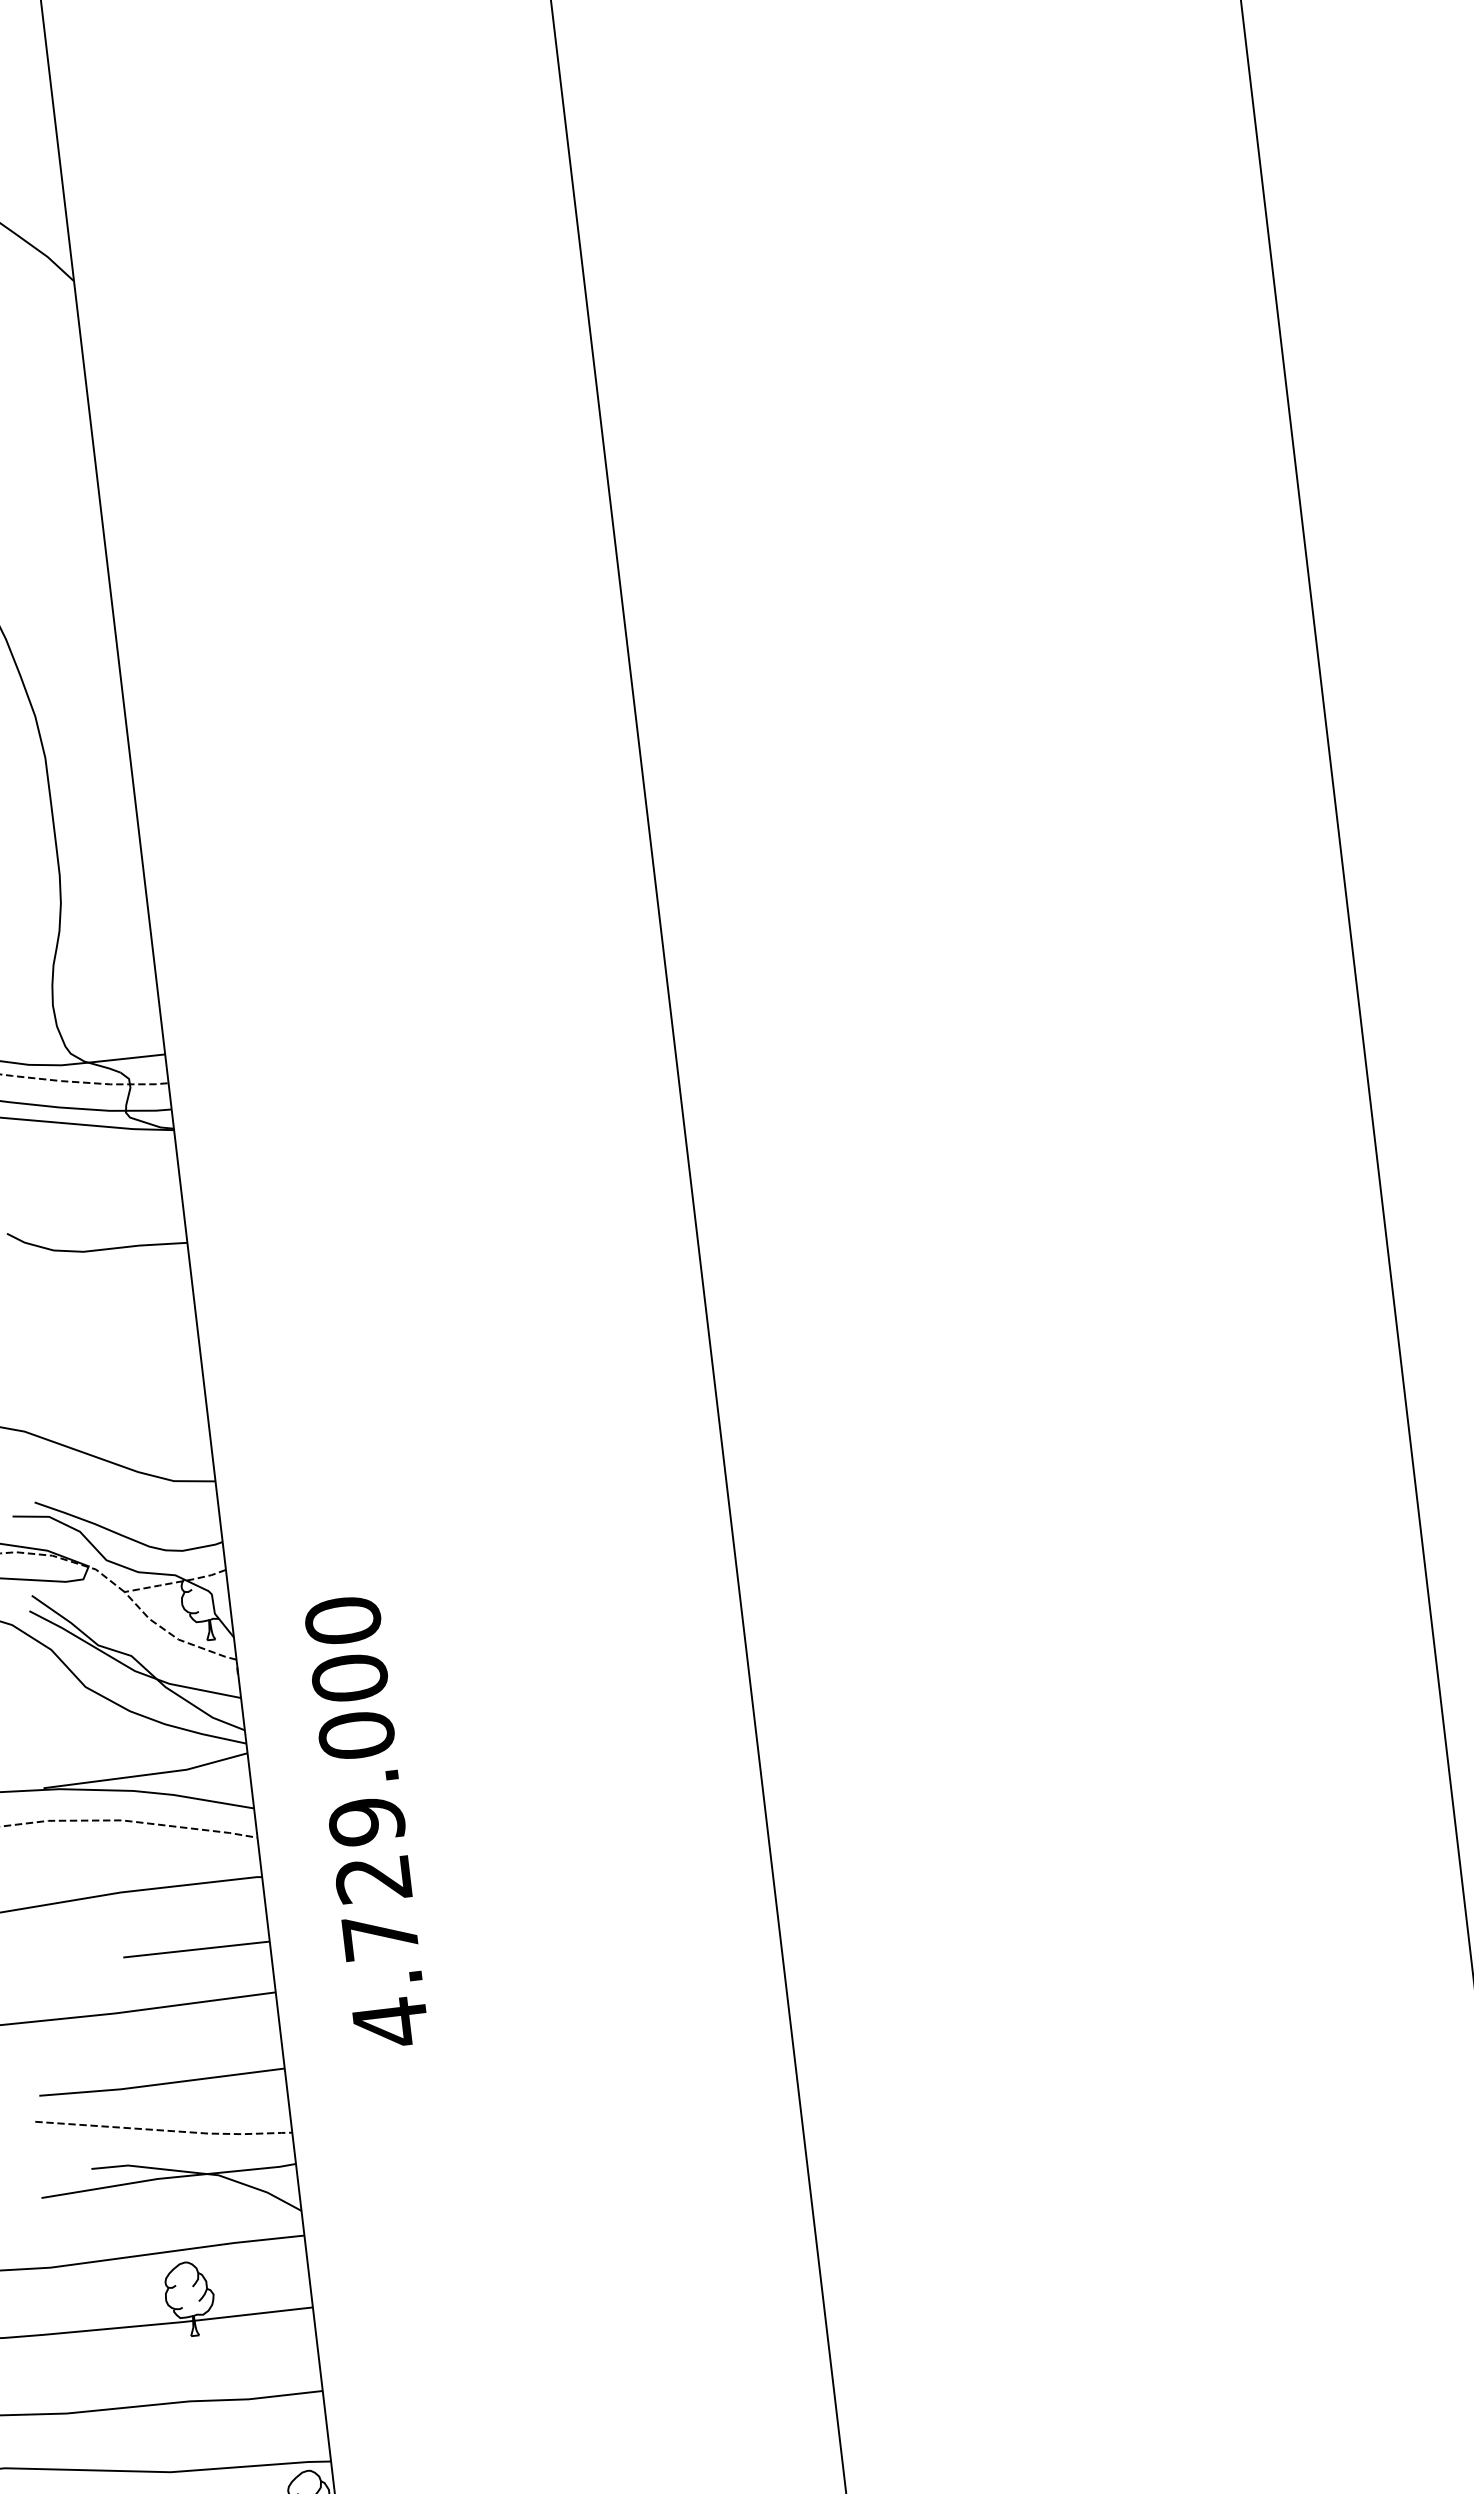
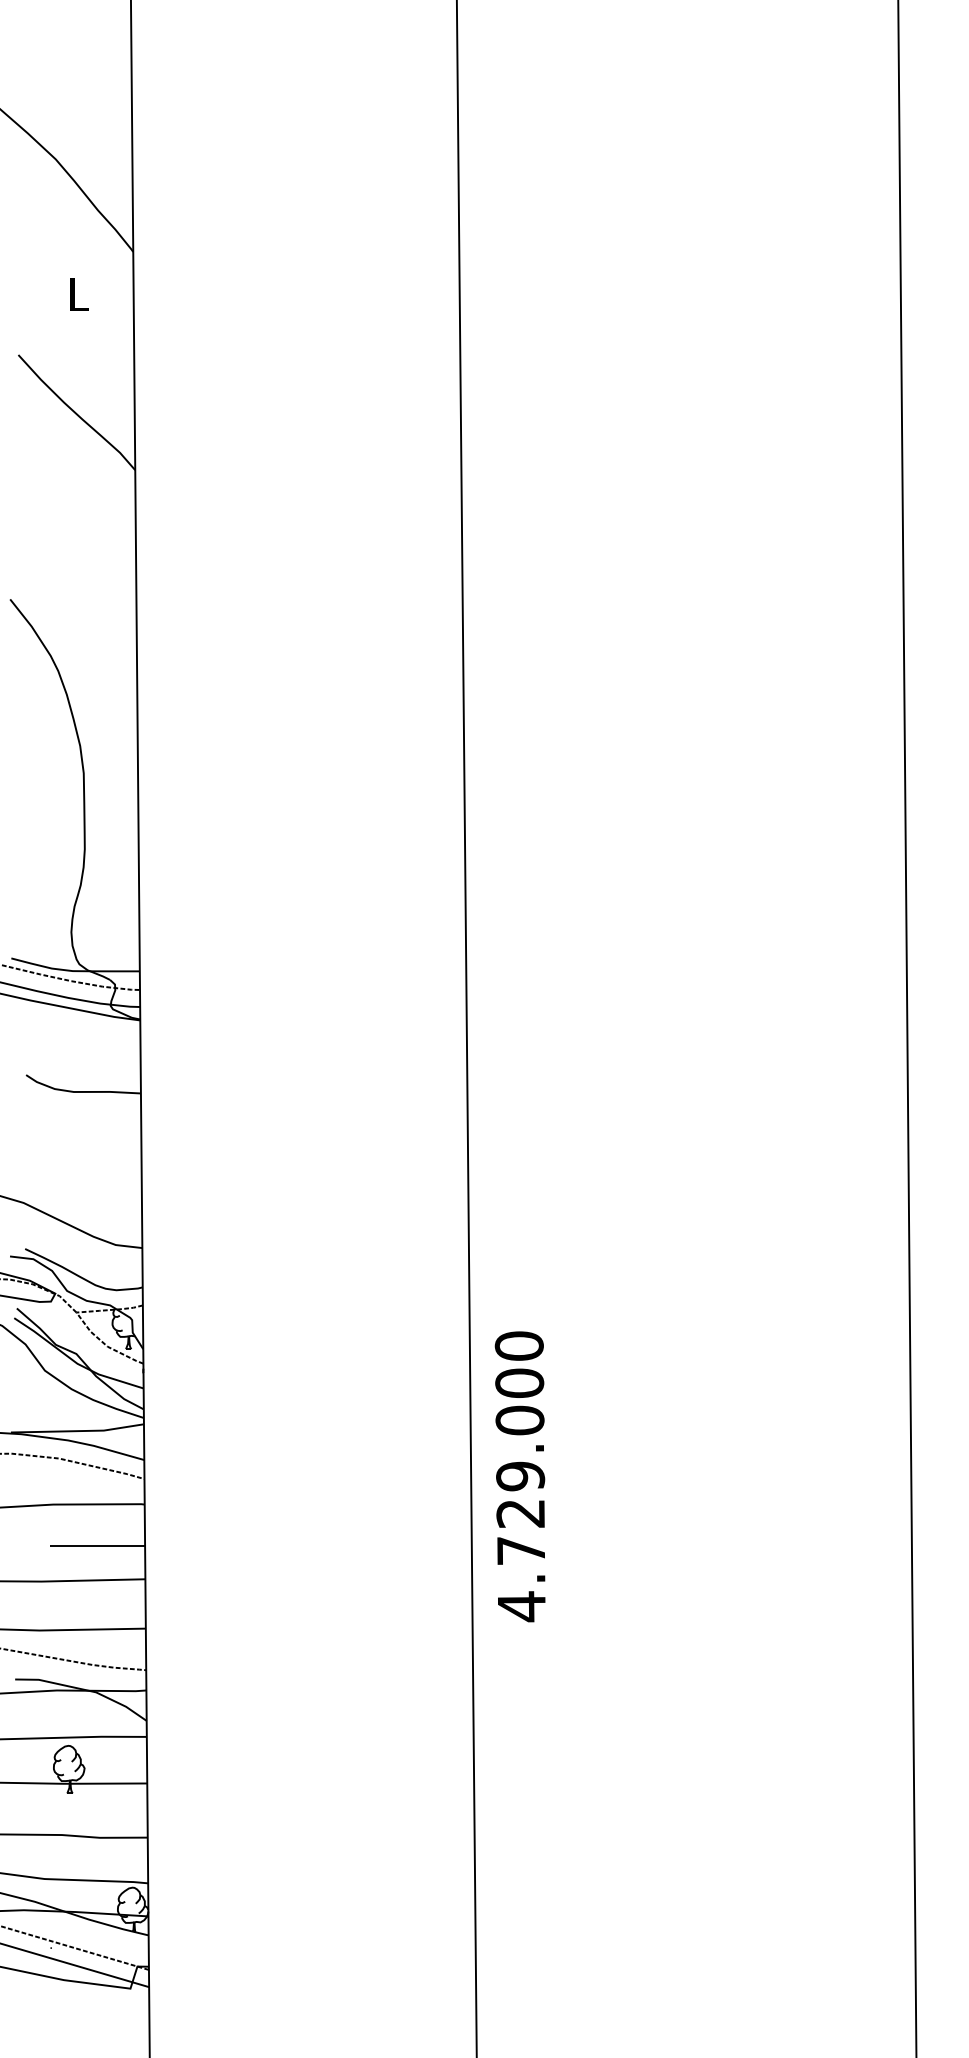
text: (365, 1822) -> (519, 1476), moved

